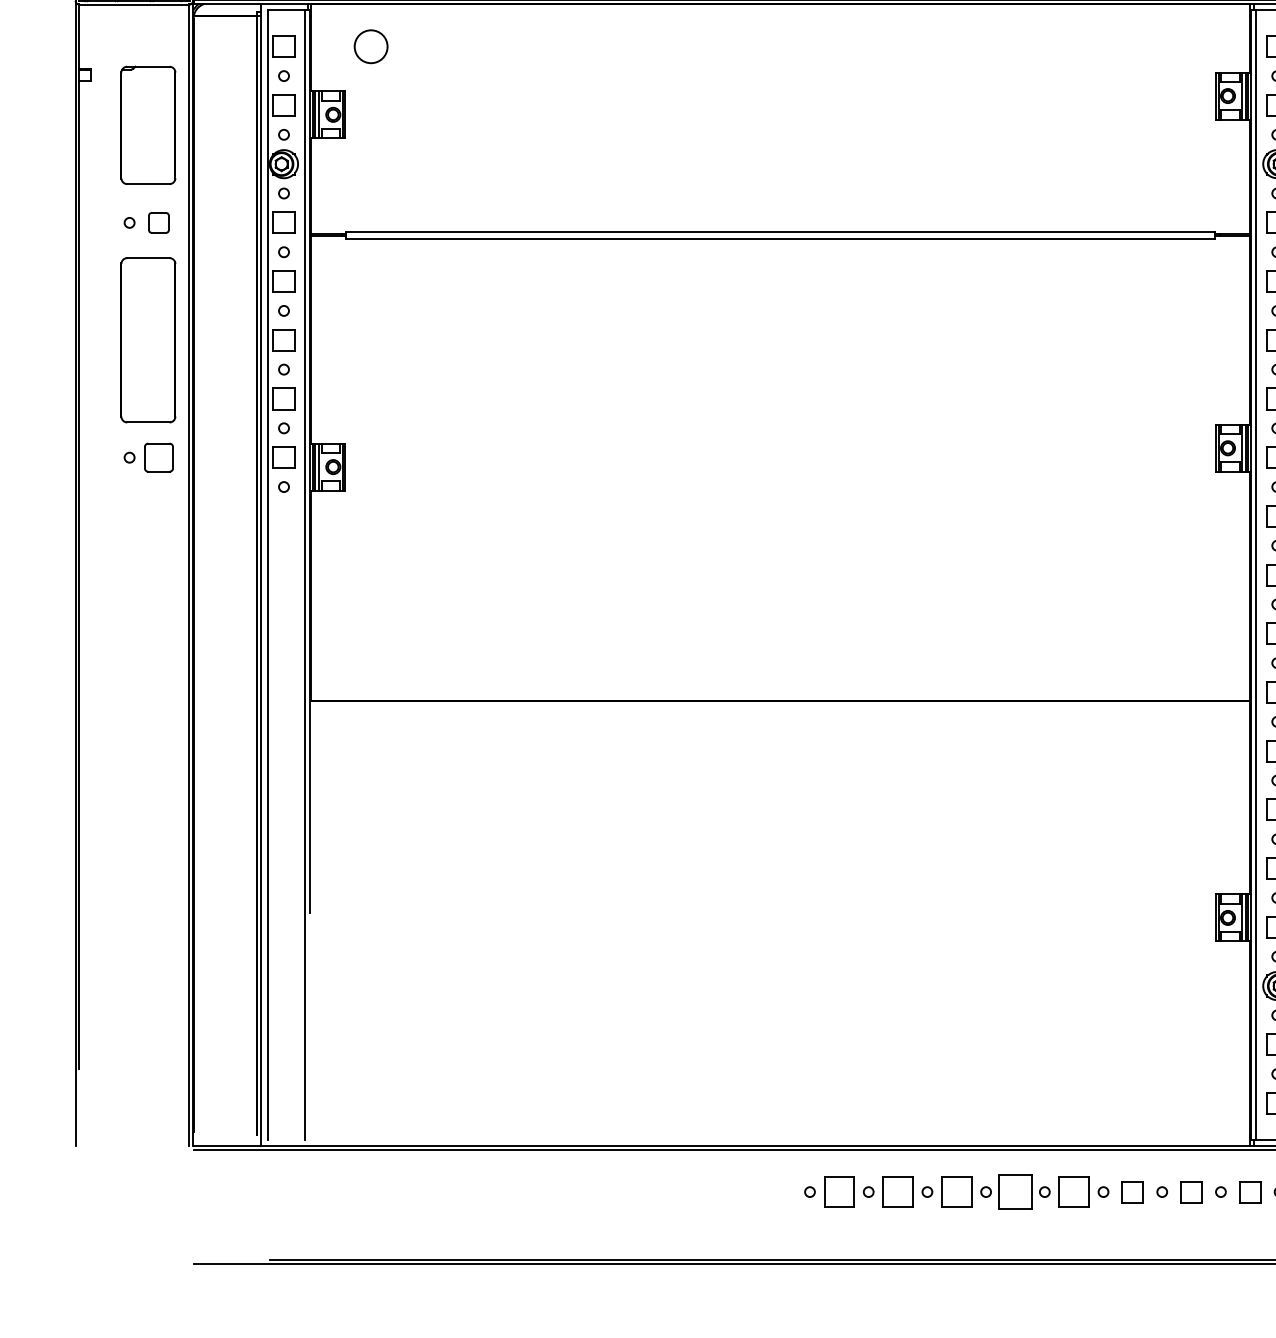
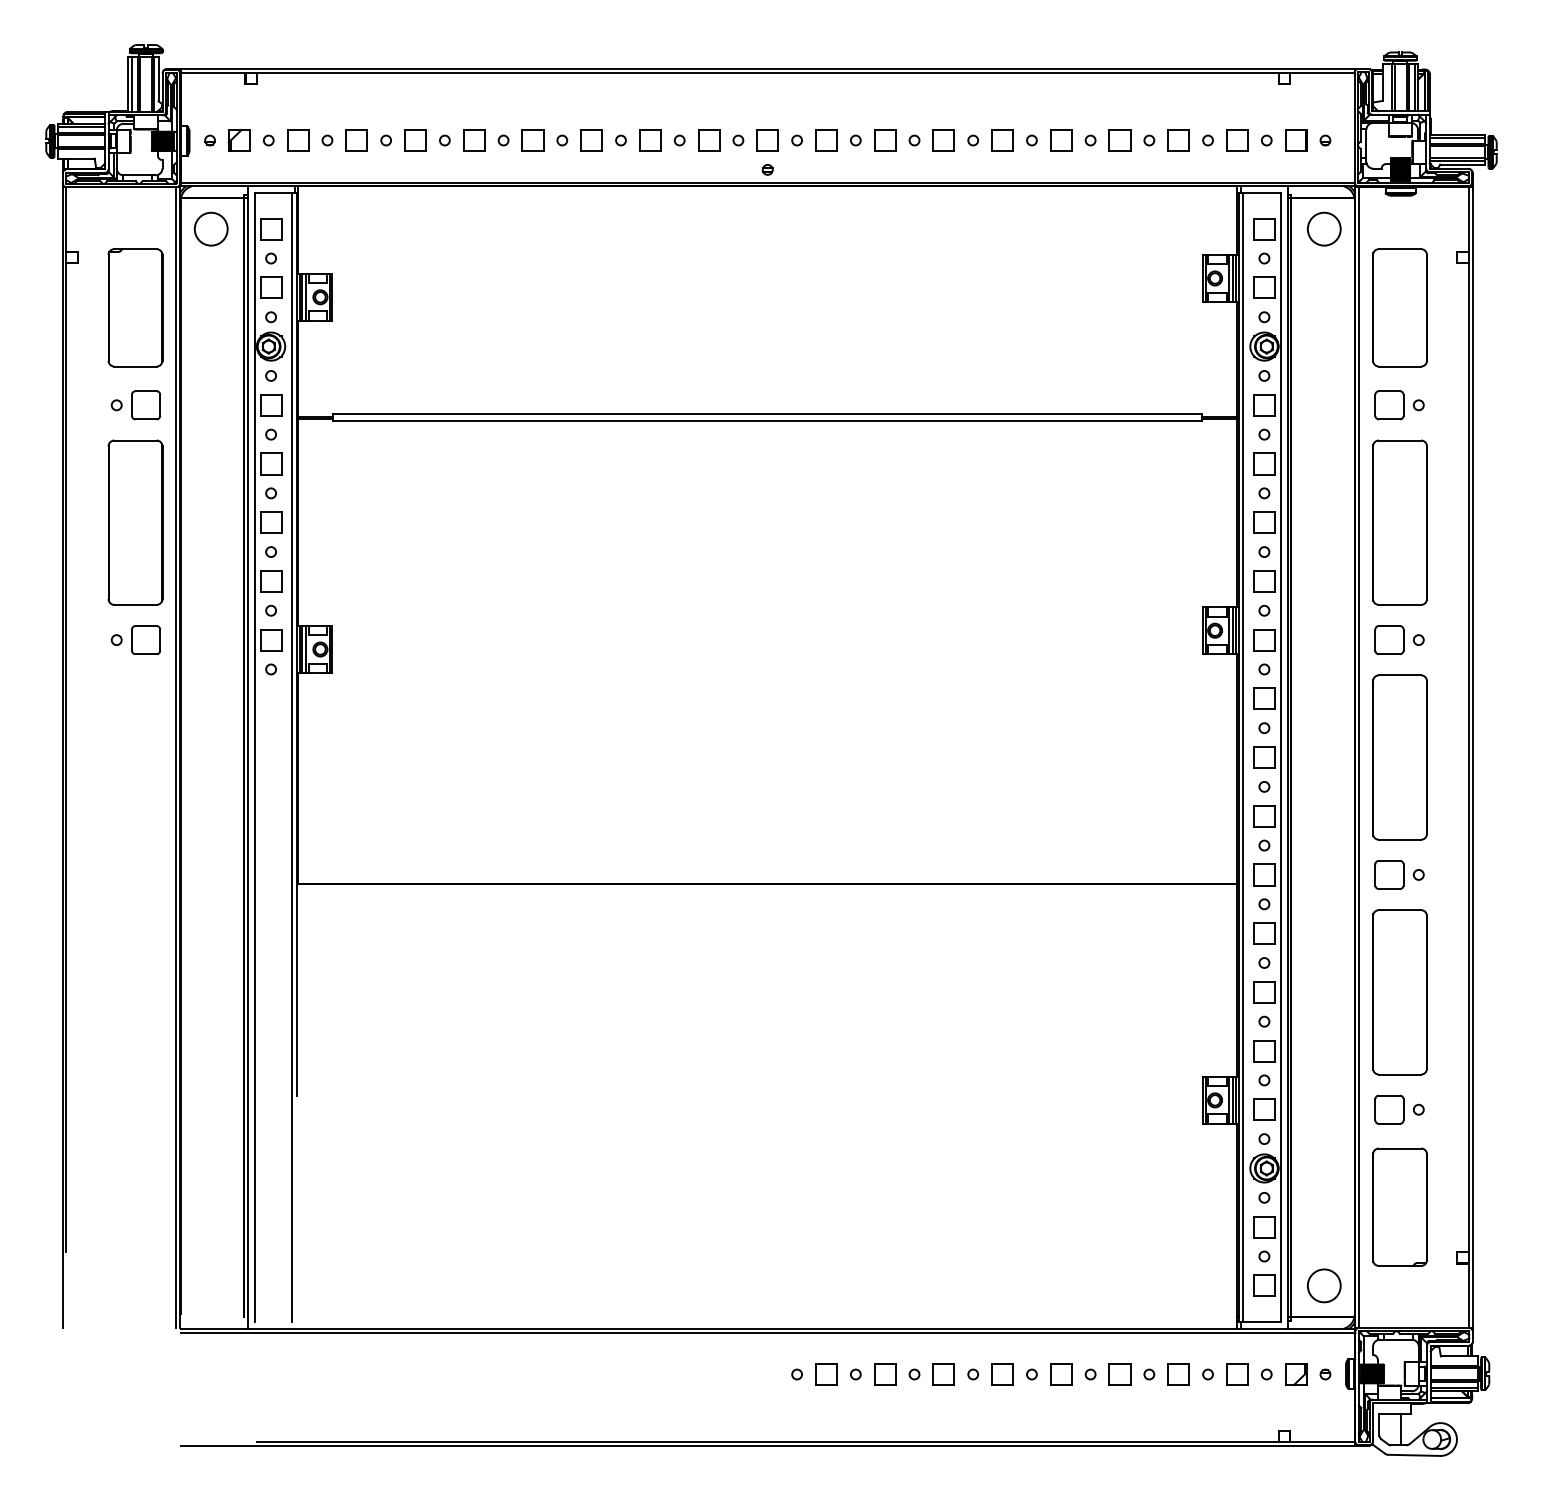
circle: (370, 46) -> (210, 228), moved
part: (158, 223) -> (145, 405), size x1.43
part: (839, 1192) -> (826, 1374), size x0.71
part: (898, 1192) -> (885, 1374), size x0.71
part: (956, 1192) -> (943, 1374), size x0.71
part: (1015, 1192) -> (1002, 1374), size x0.62
part: (1074, 1192) -> (1061, 1374), size x0.71

